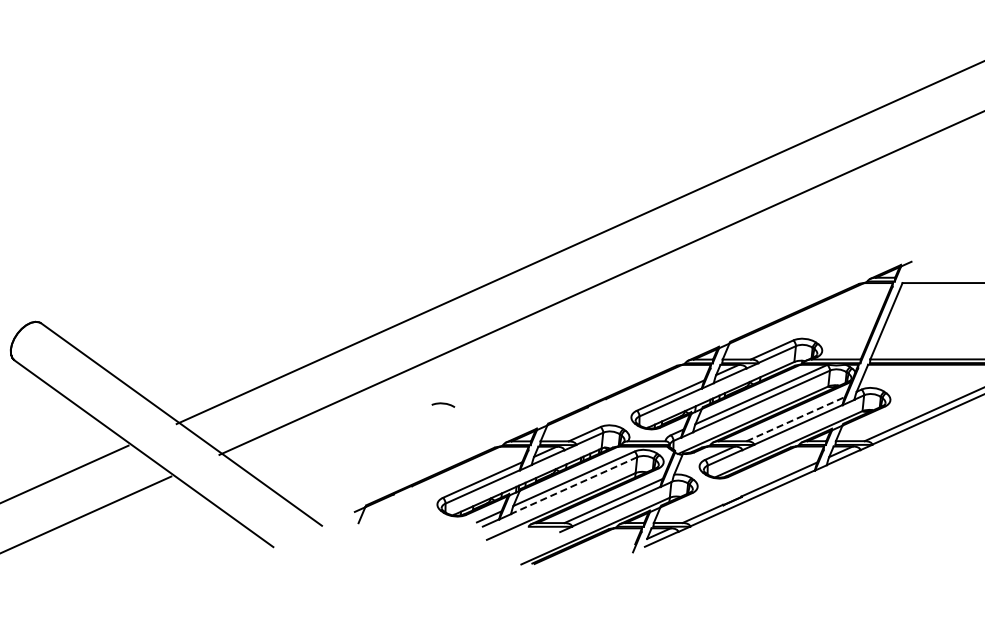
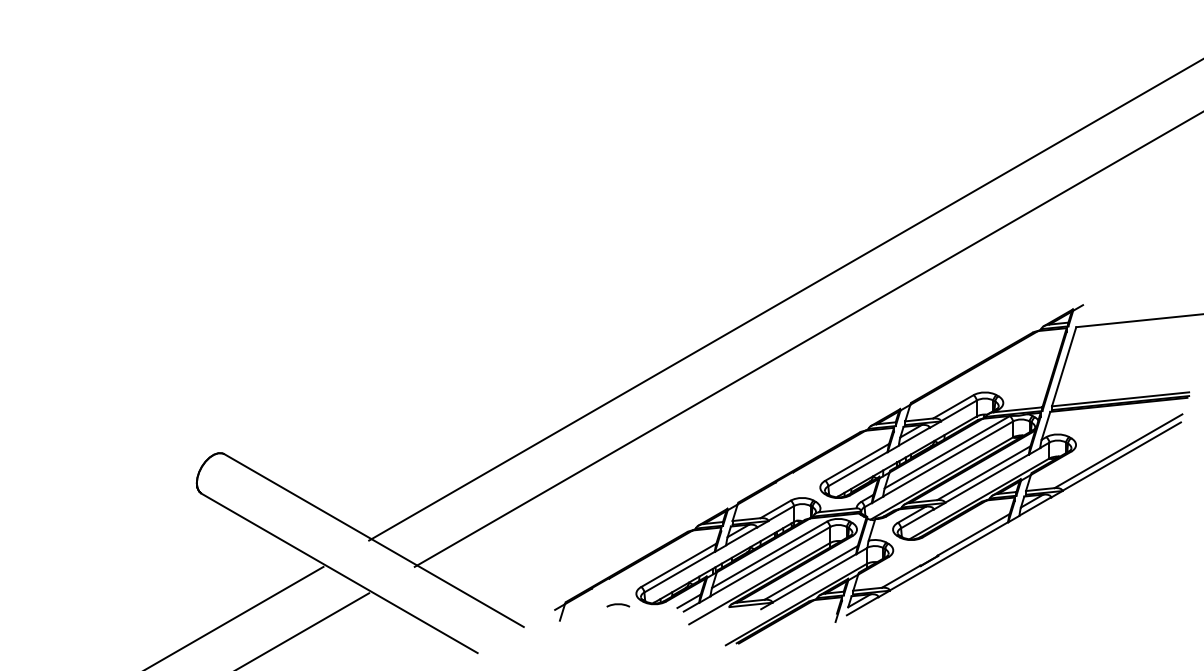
curve: (443, 404) -> (618, 605), moved
line: (795, 419) -> (983, 473), dashed -> solid
line: (573, 485) -> (769, 561), dashed -> solid

